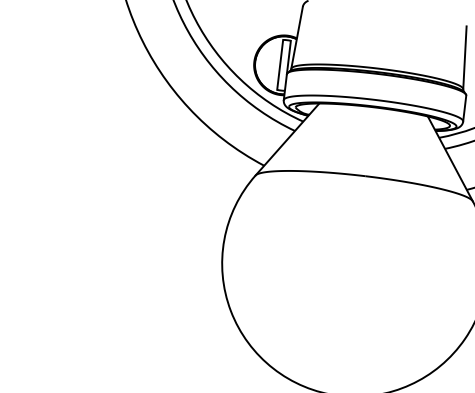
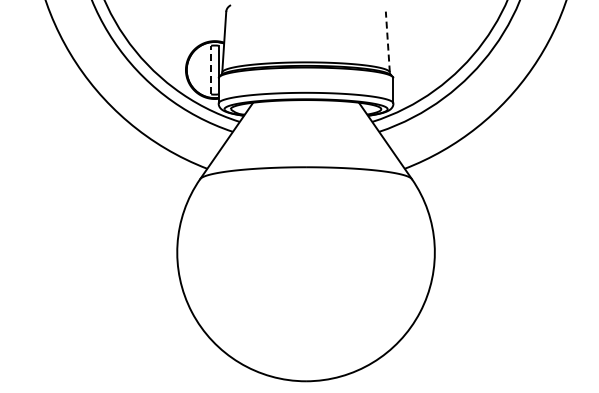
line: (464, 57) -> (387, 41), solid -> dashed
line: (280, 64) -> (211, 69), solid -> dashed

